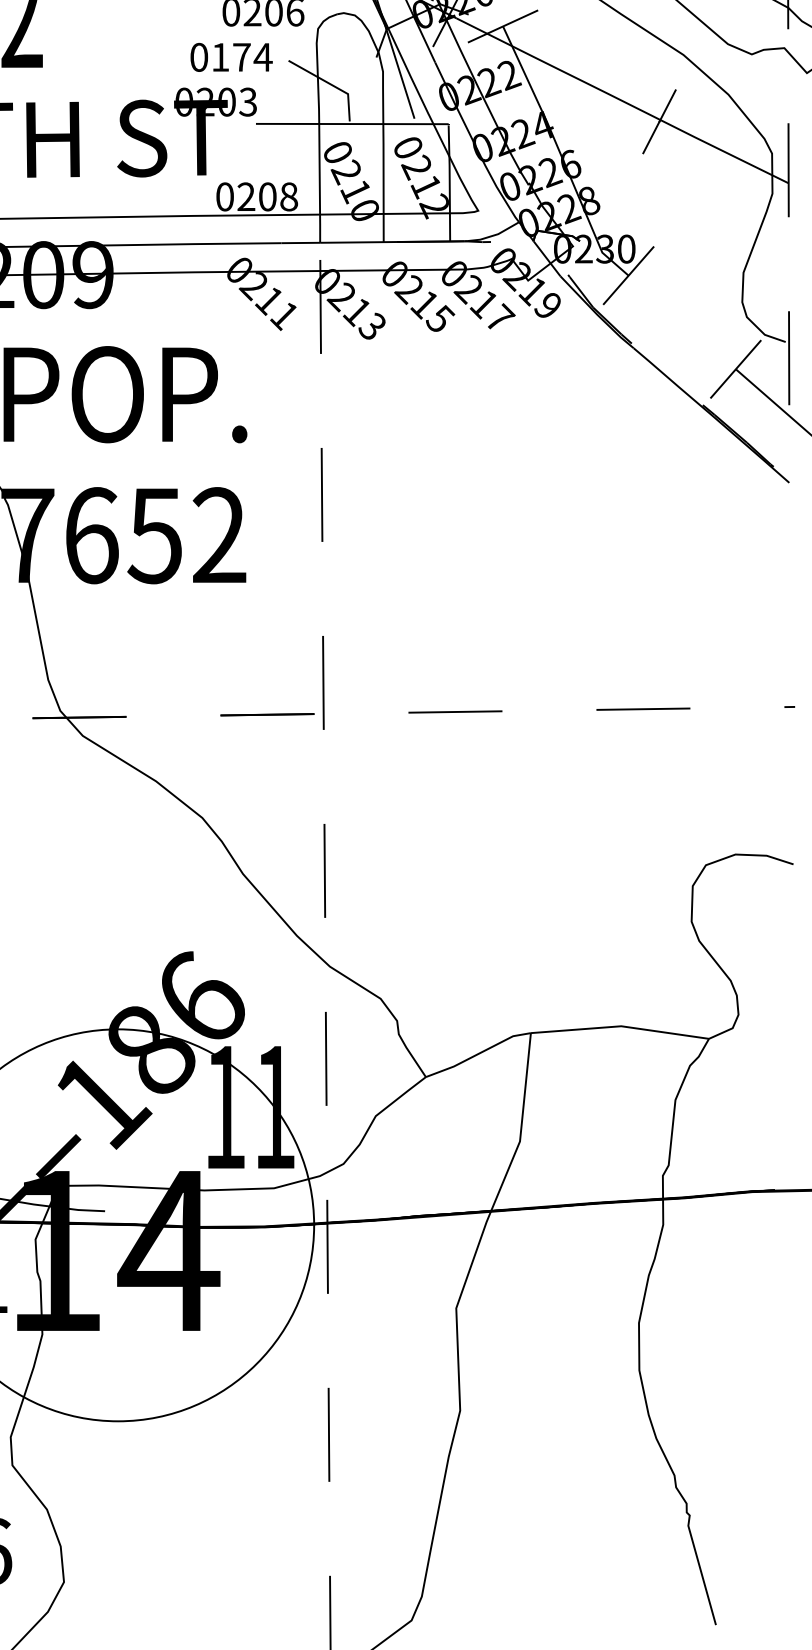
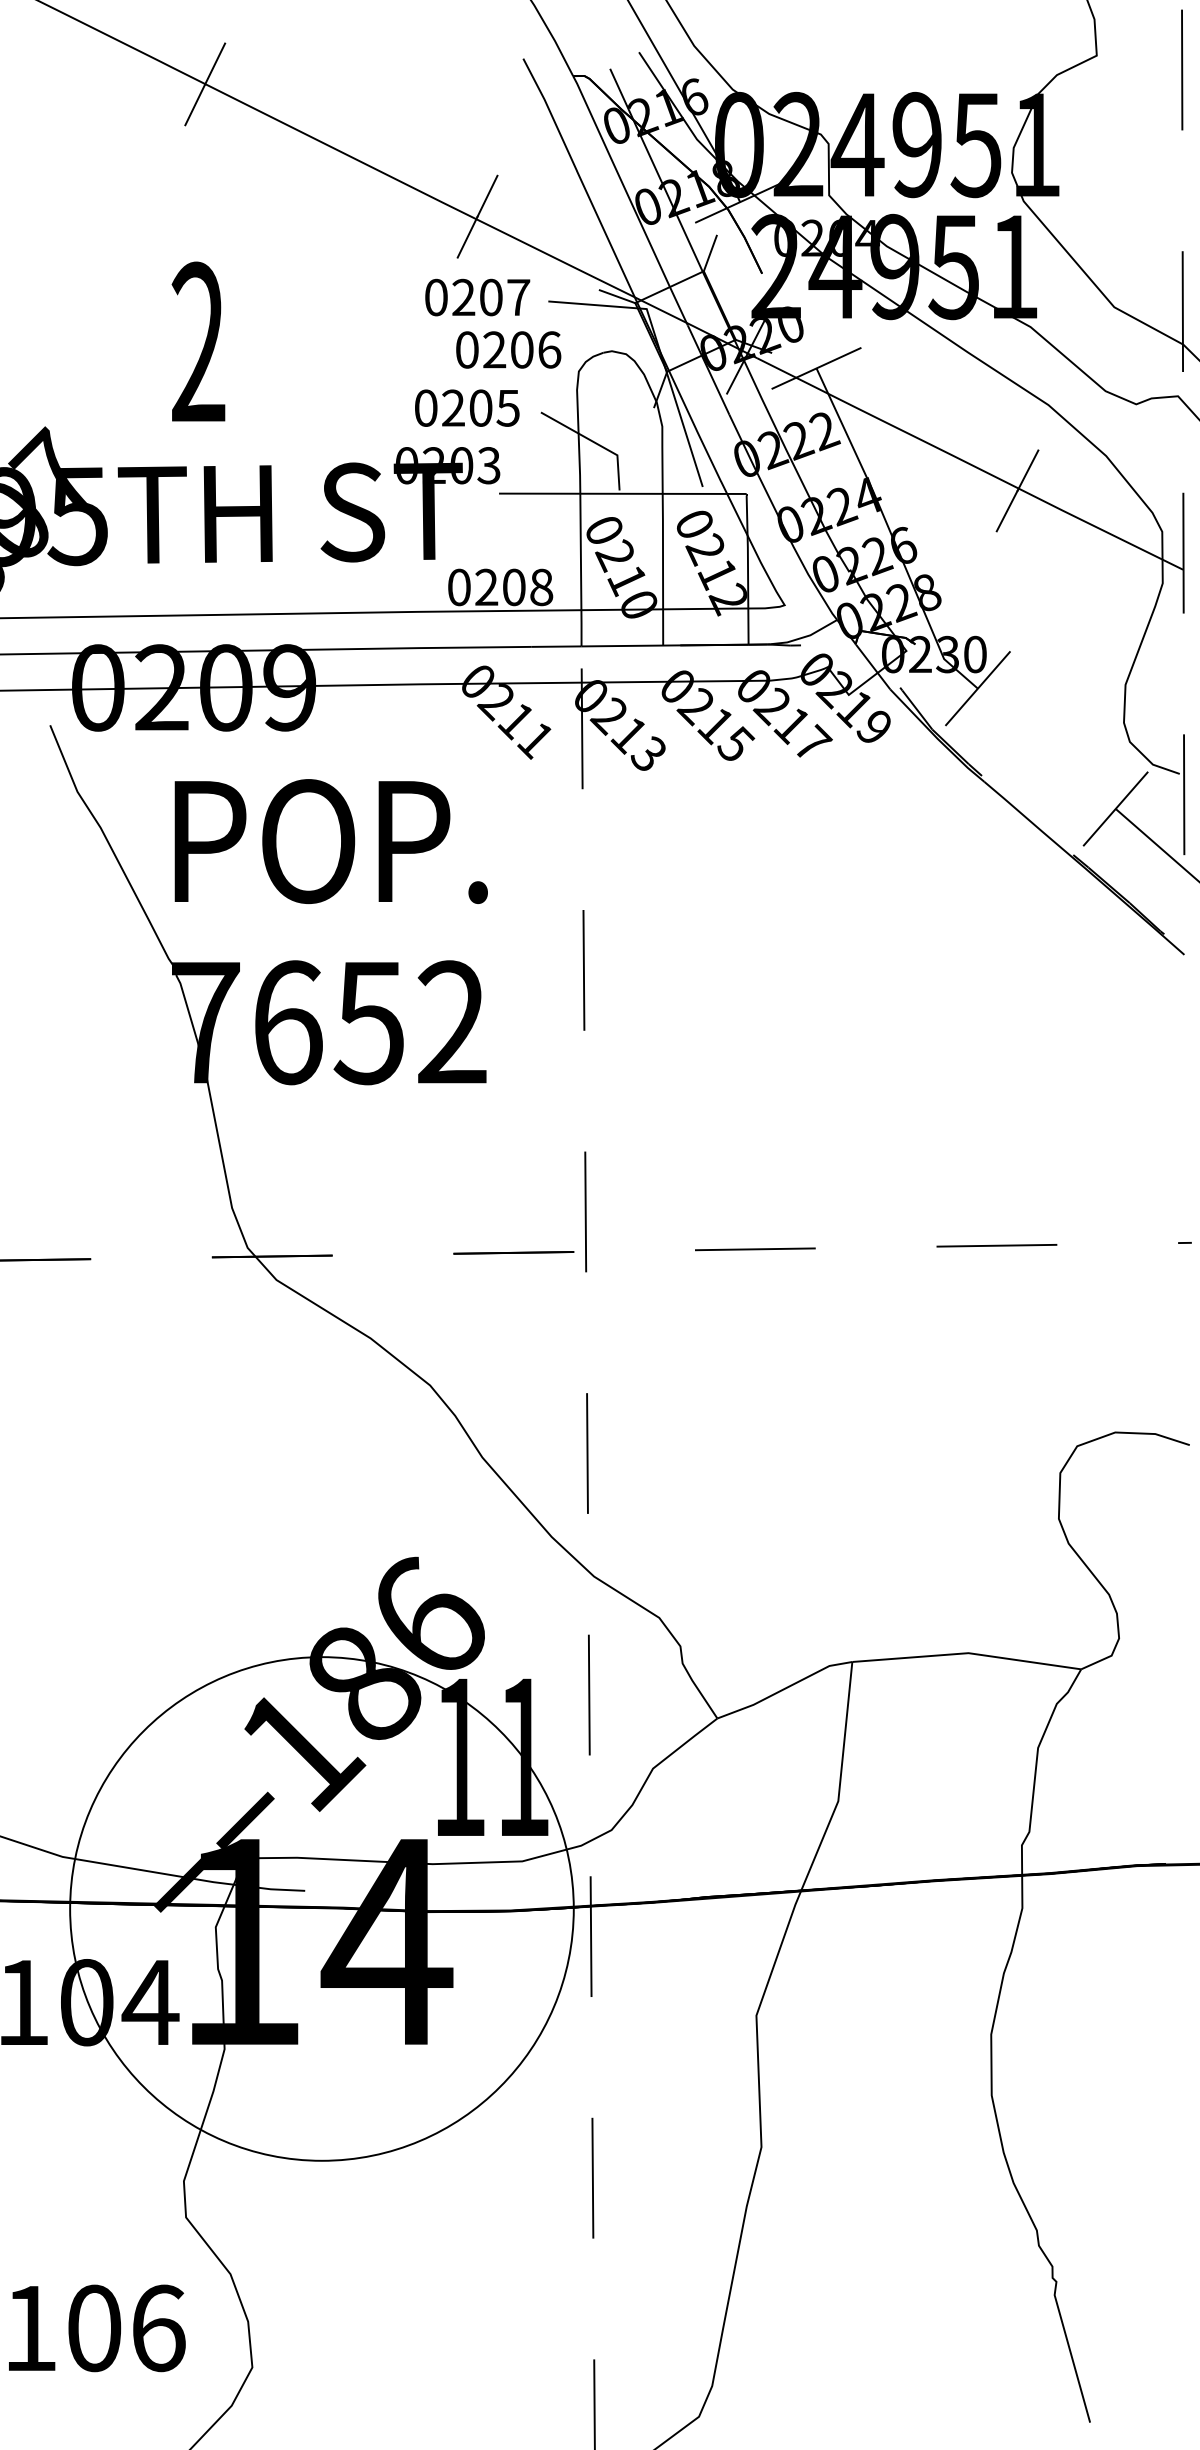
text: (242, 56) -> (481, 407), 0174 -> 0205

